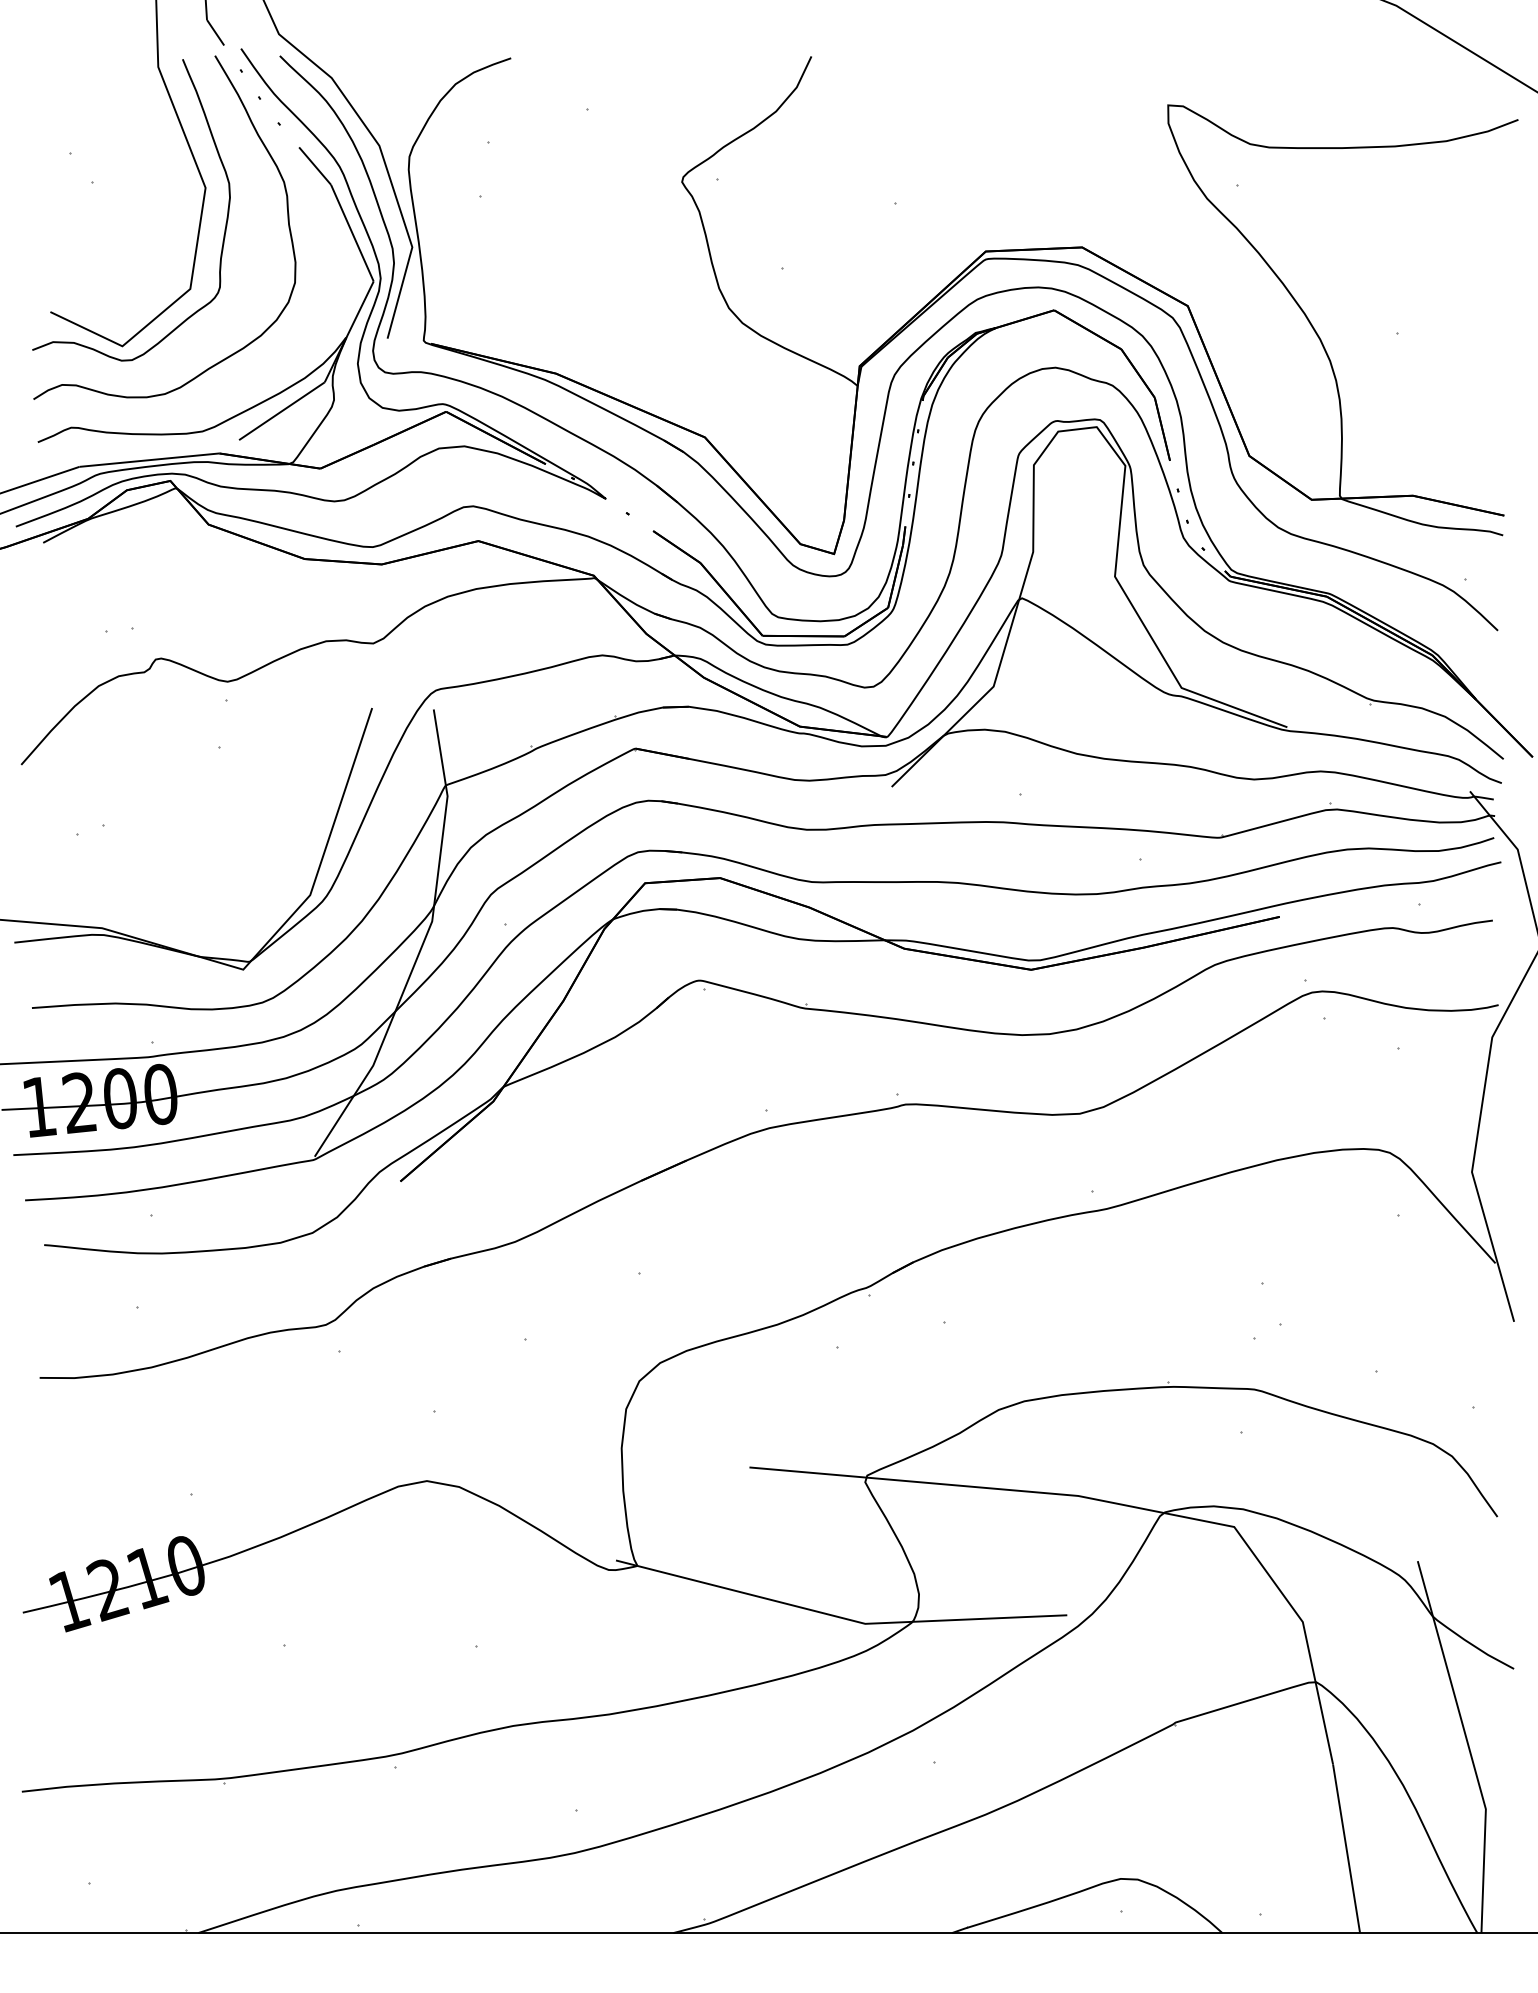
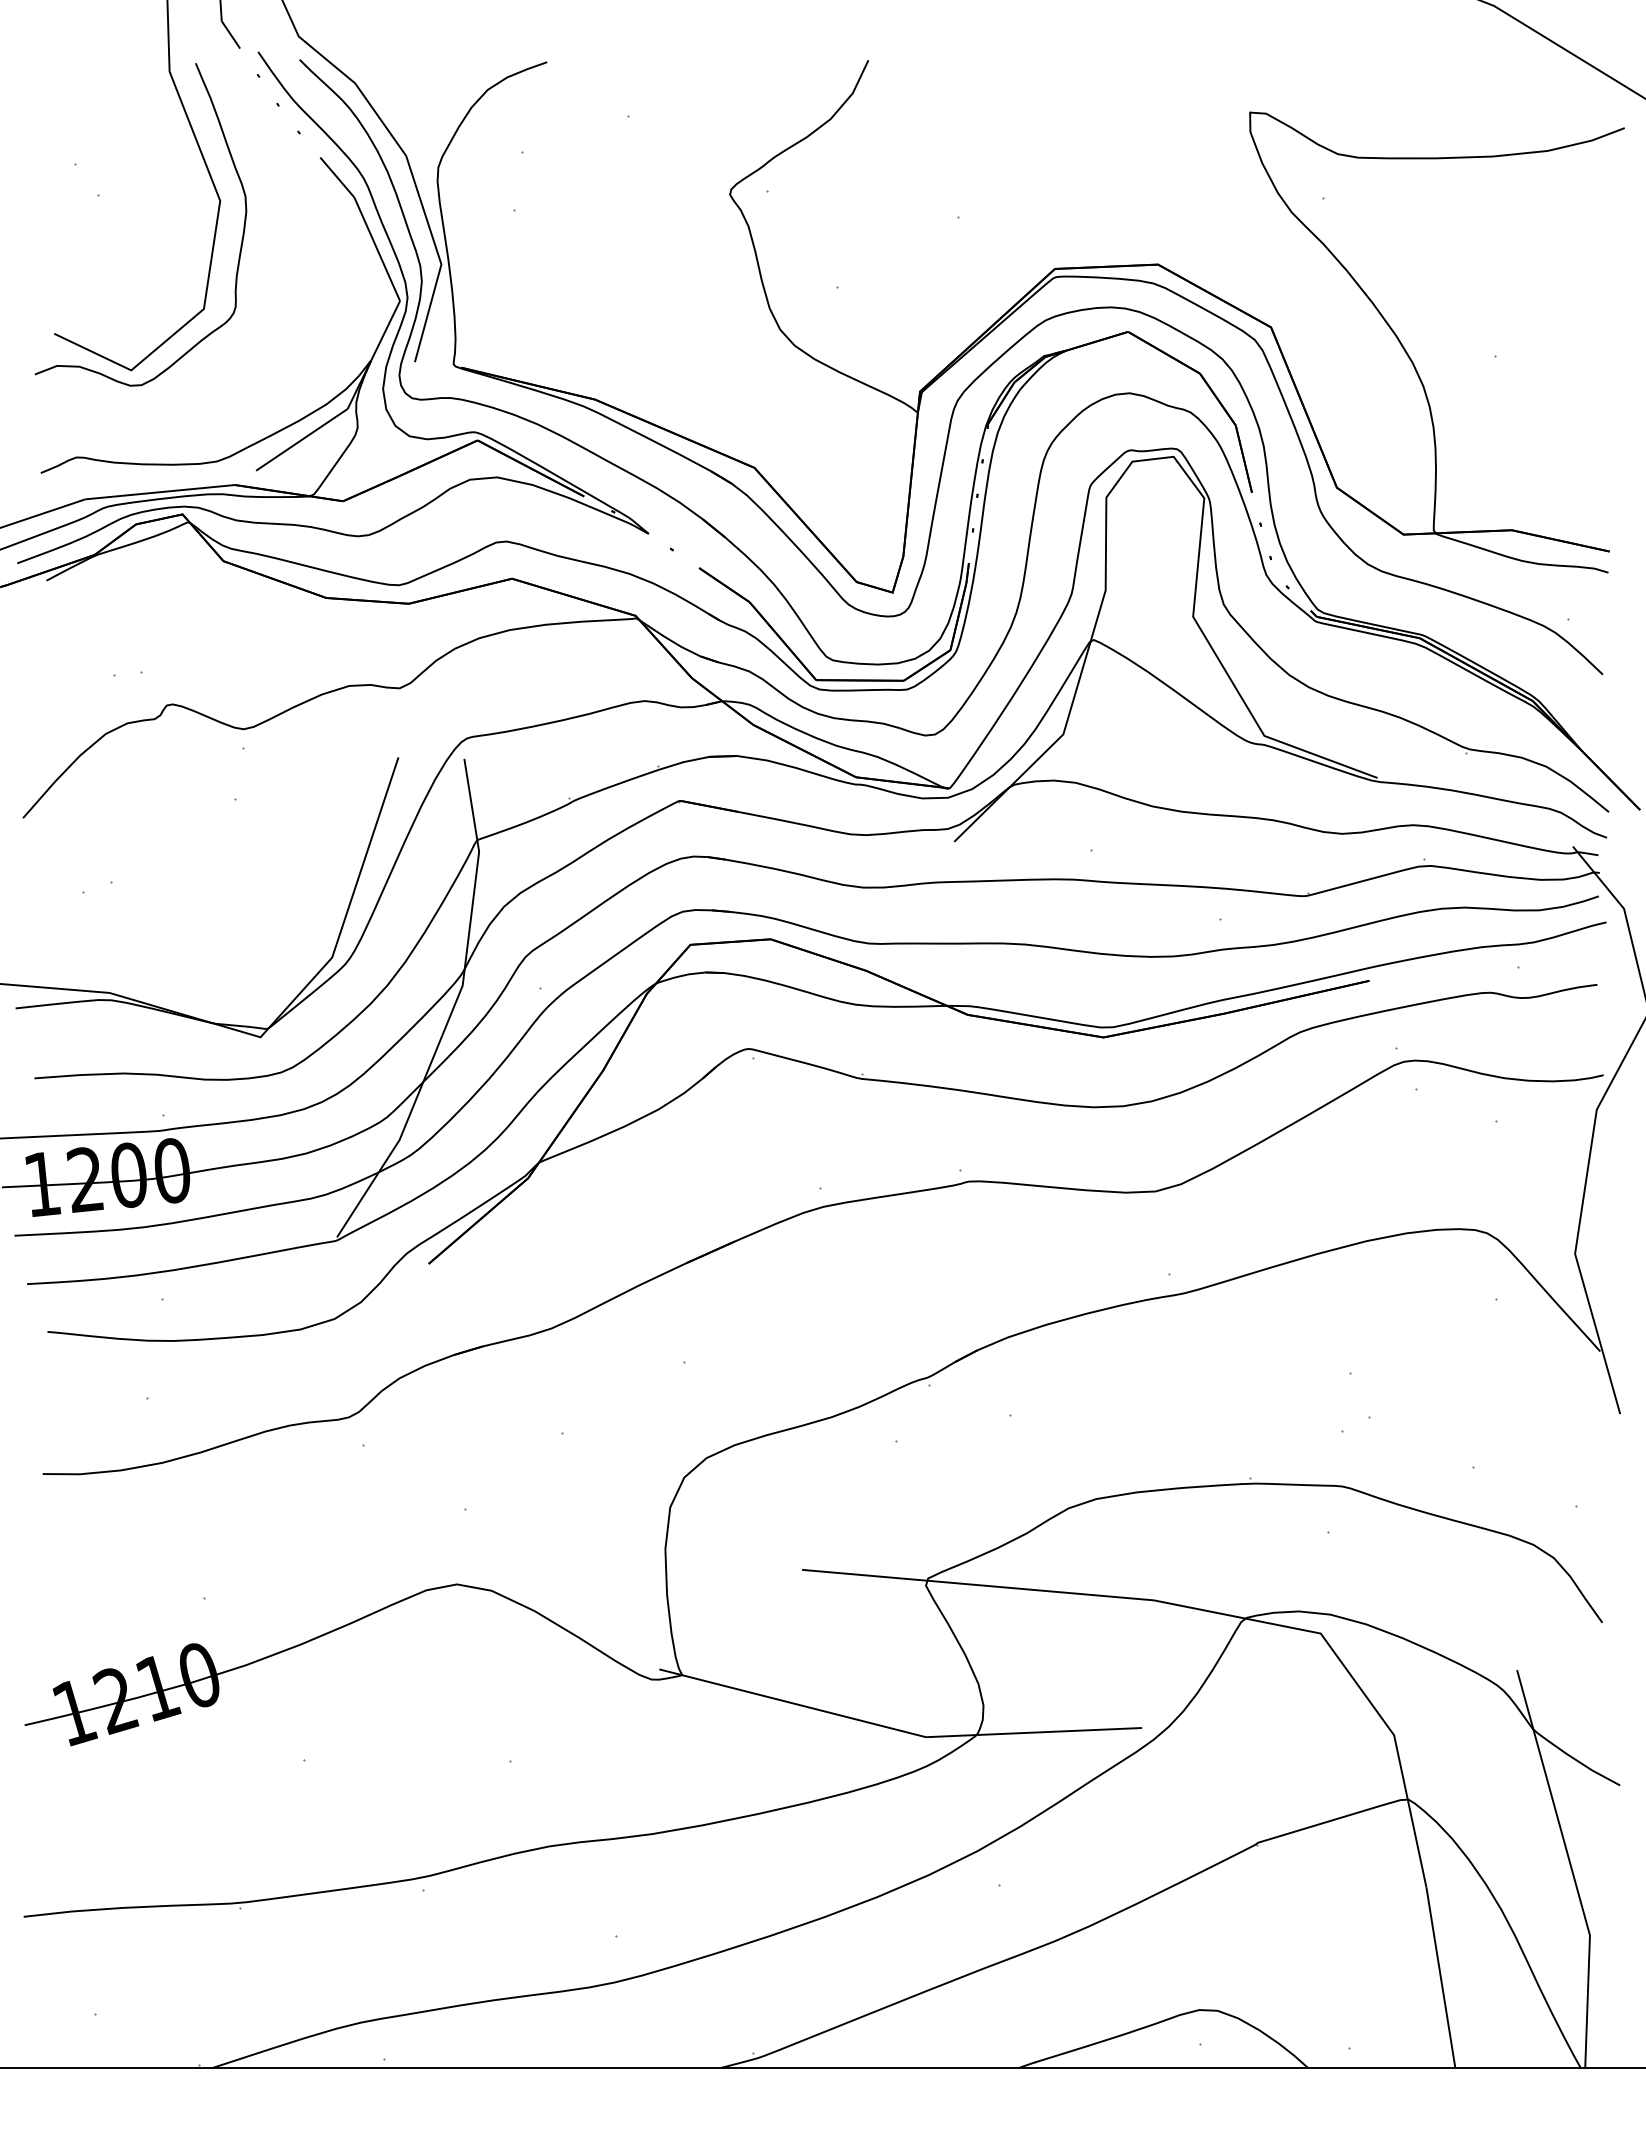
curve: (287, 215) -> (307, 230), removed

